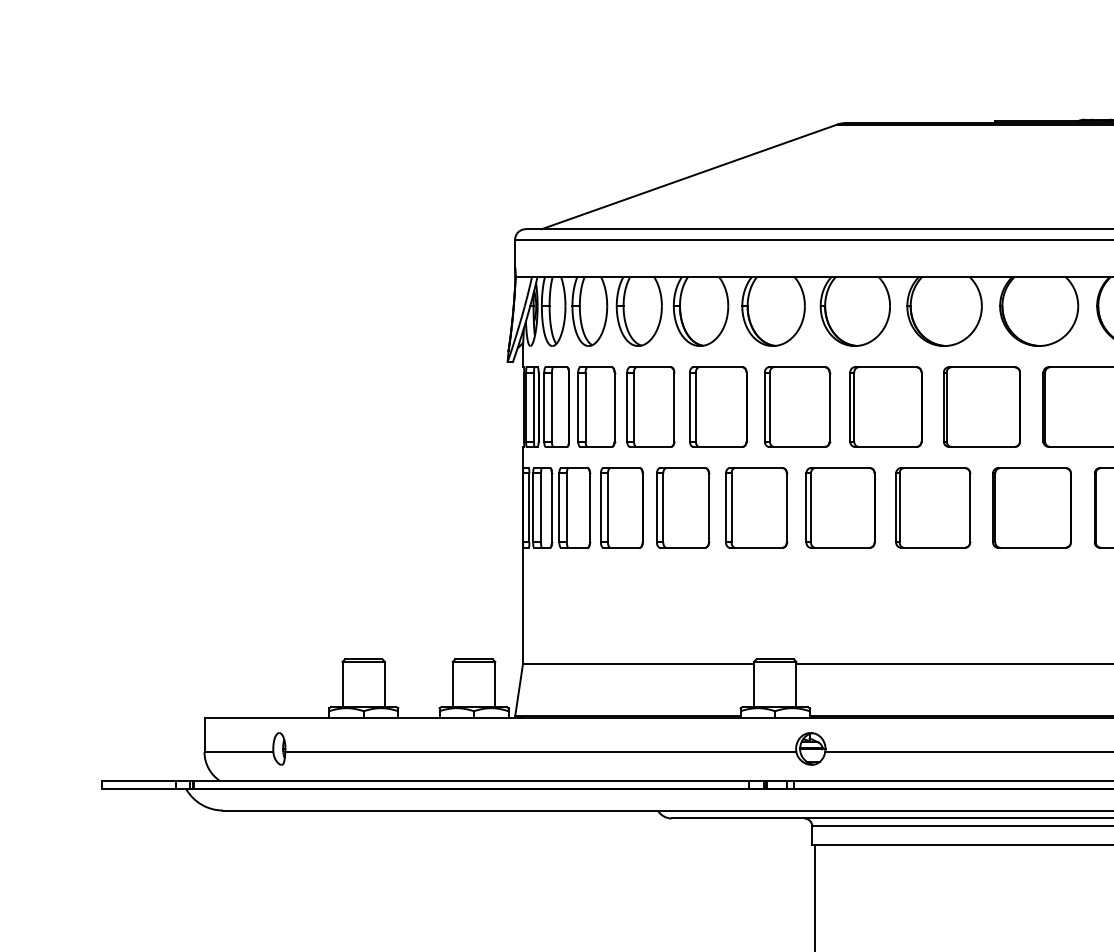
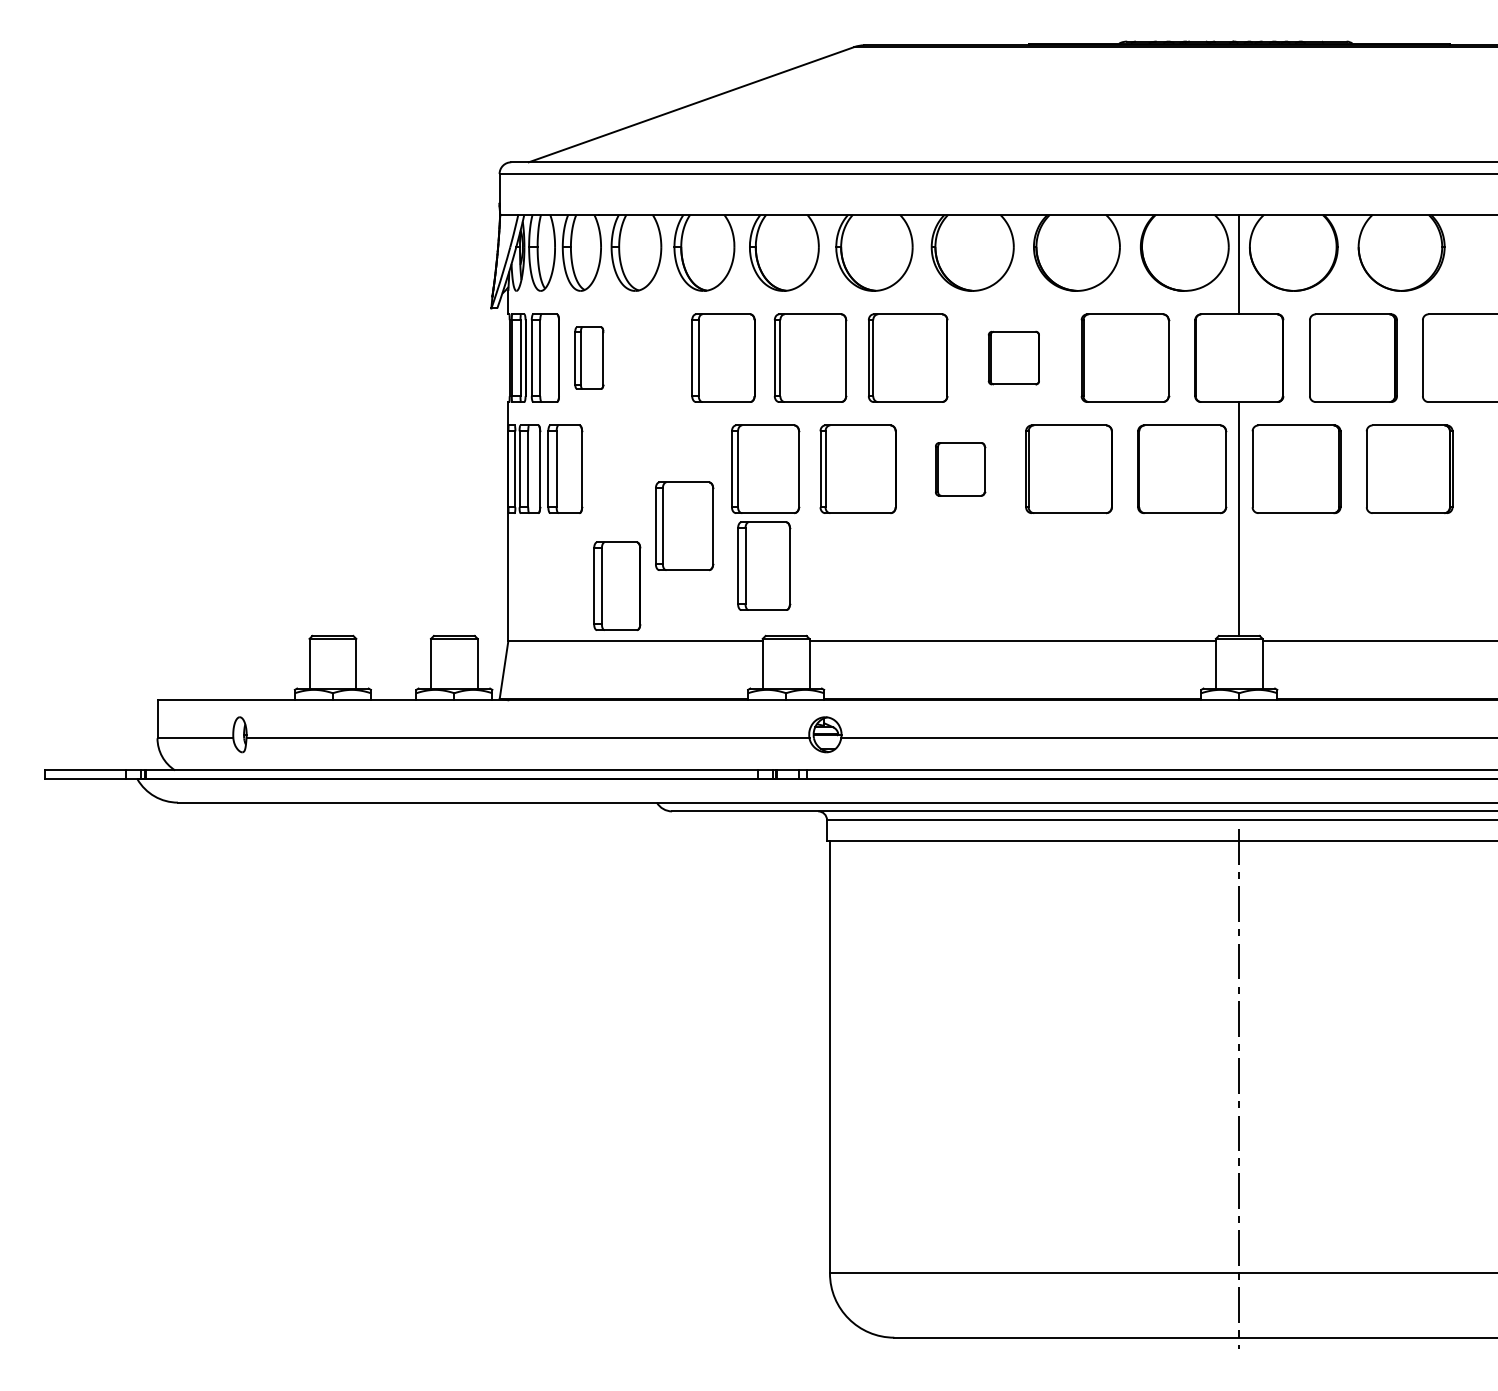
part: (596, 406) -> (589, 357), size x0.7
part: (651, 406) -> (764, 565), moved
part: (981, 406) -> (1013, 357), size x0.6
part: (622, 507) -> (617, 585), moved
part: (682, 508) -> (684, 526), moved
part: (933, 508) -> (960, 469), size x0.6

